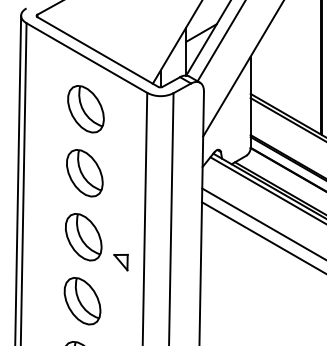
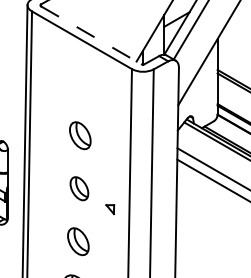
line: (97, 52) -> (90, 35), solid -> dashed
part: (85, 109) -> (80, 82), removed
part: (84, 173) -> (80, 135), size x0.7
part: (83, 237) -> (79, 188), size x0.6
part: (120, 262) -> (109, 209), size x0.7
part: (82, 301) -> (78, 241), size x0.7

